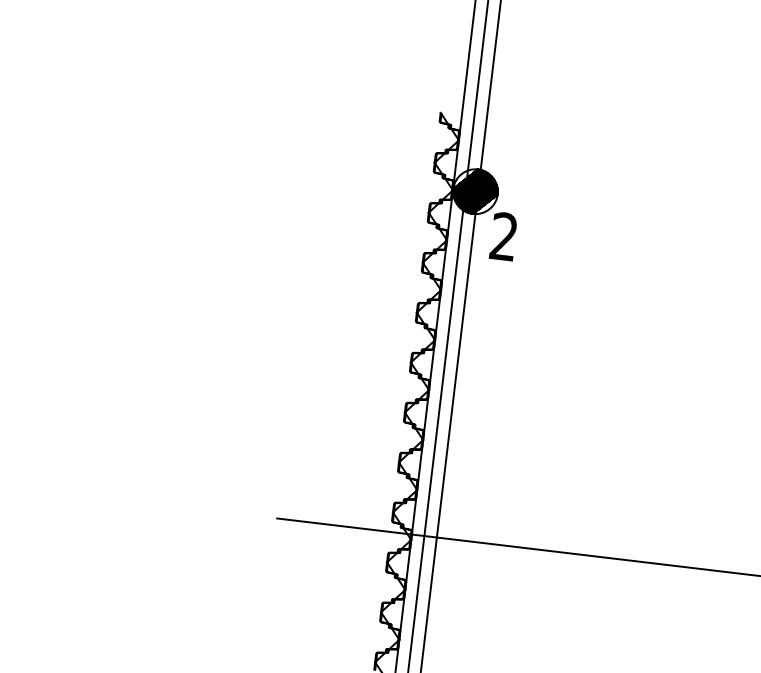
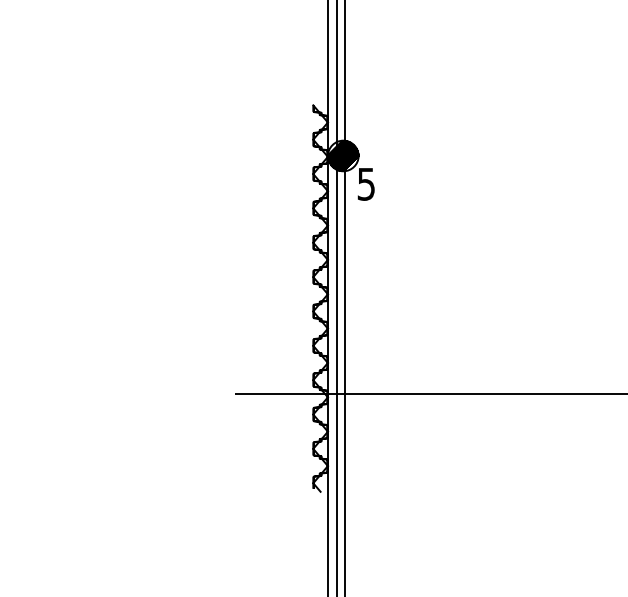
text: (502, 235) -> (365, 183), 2 -> 5

